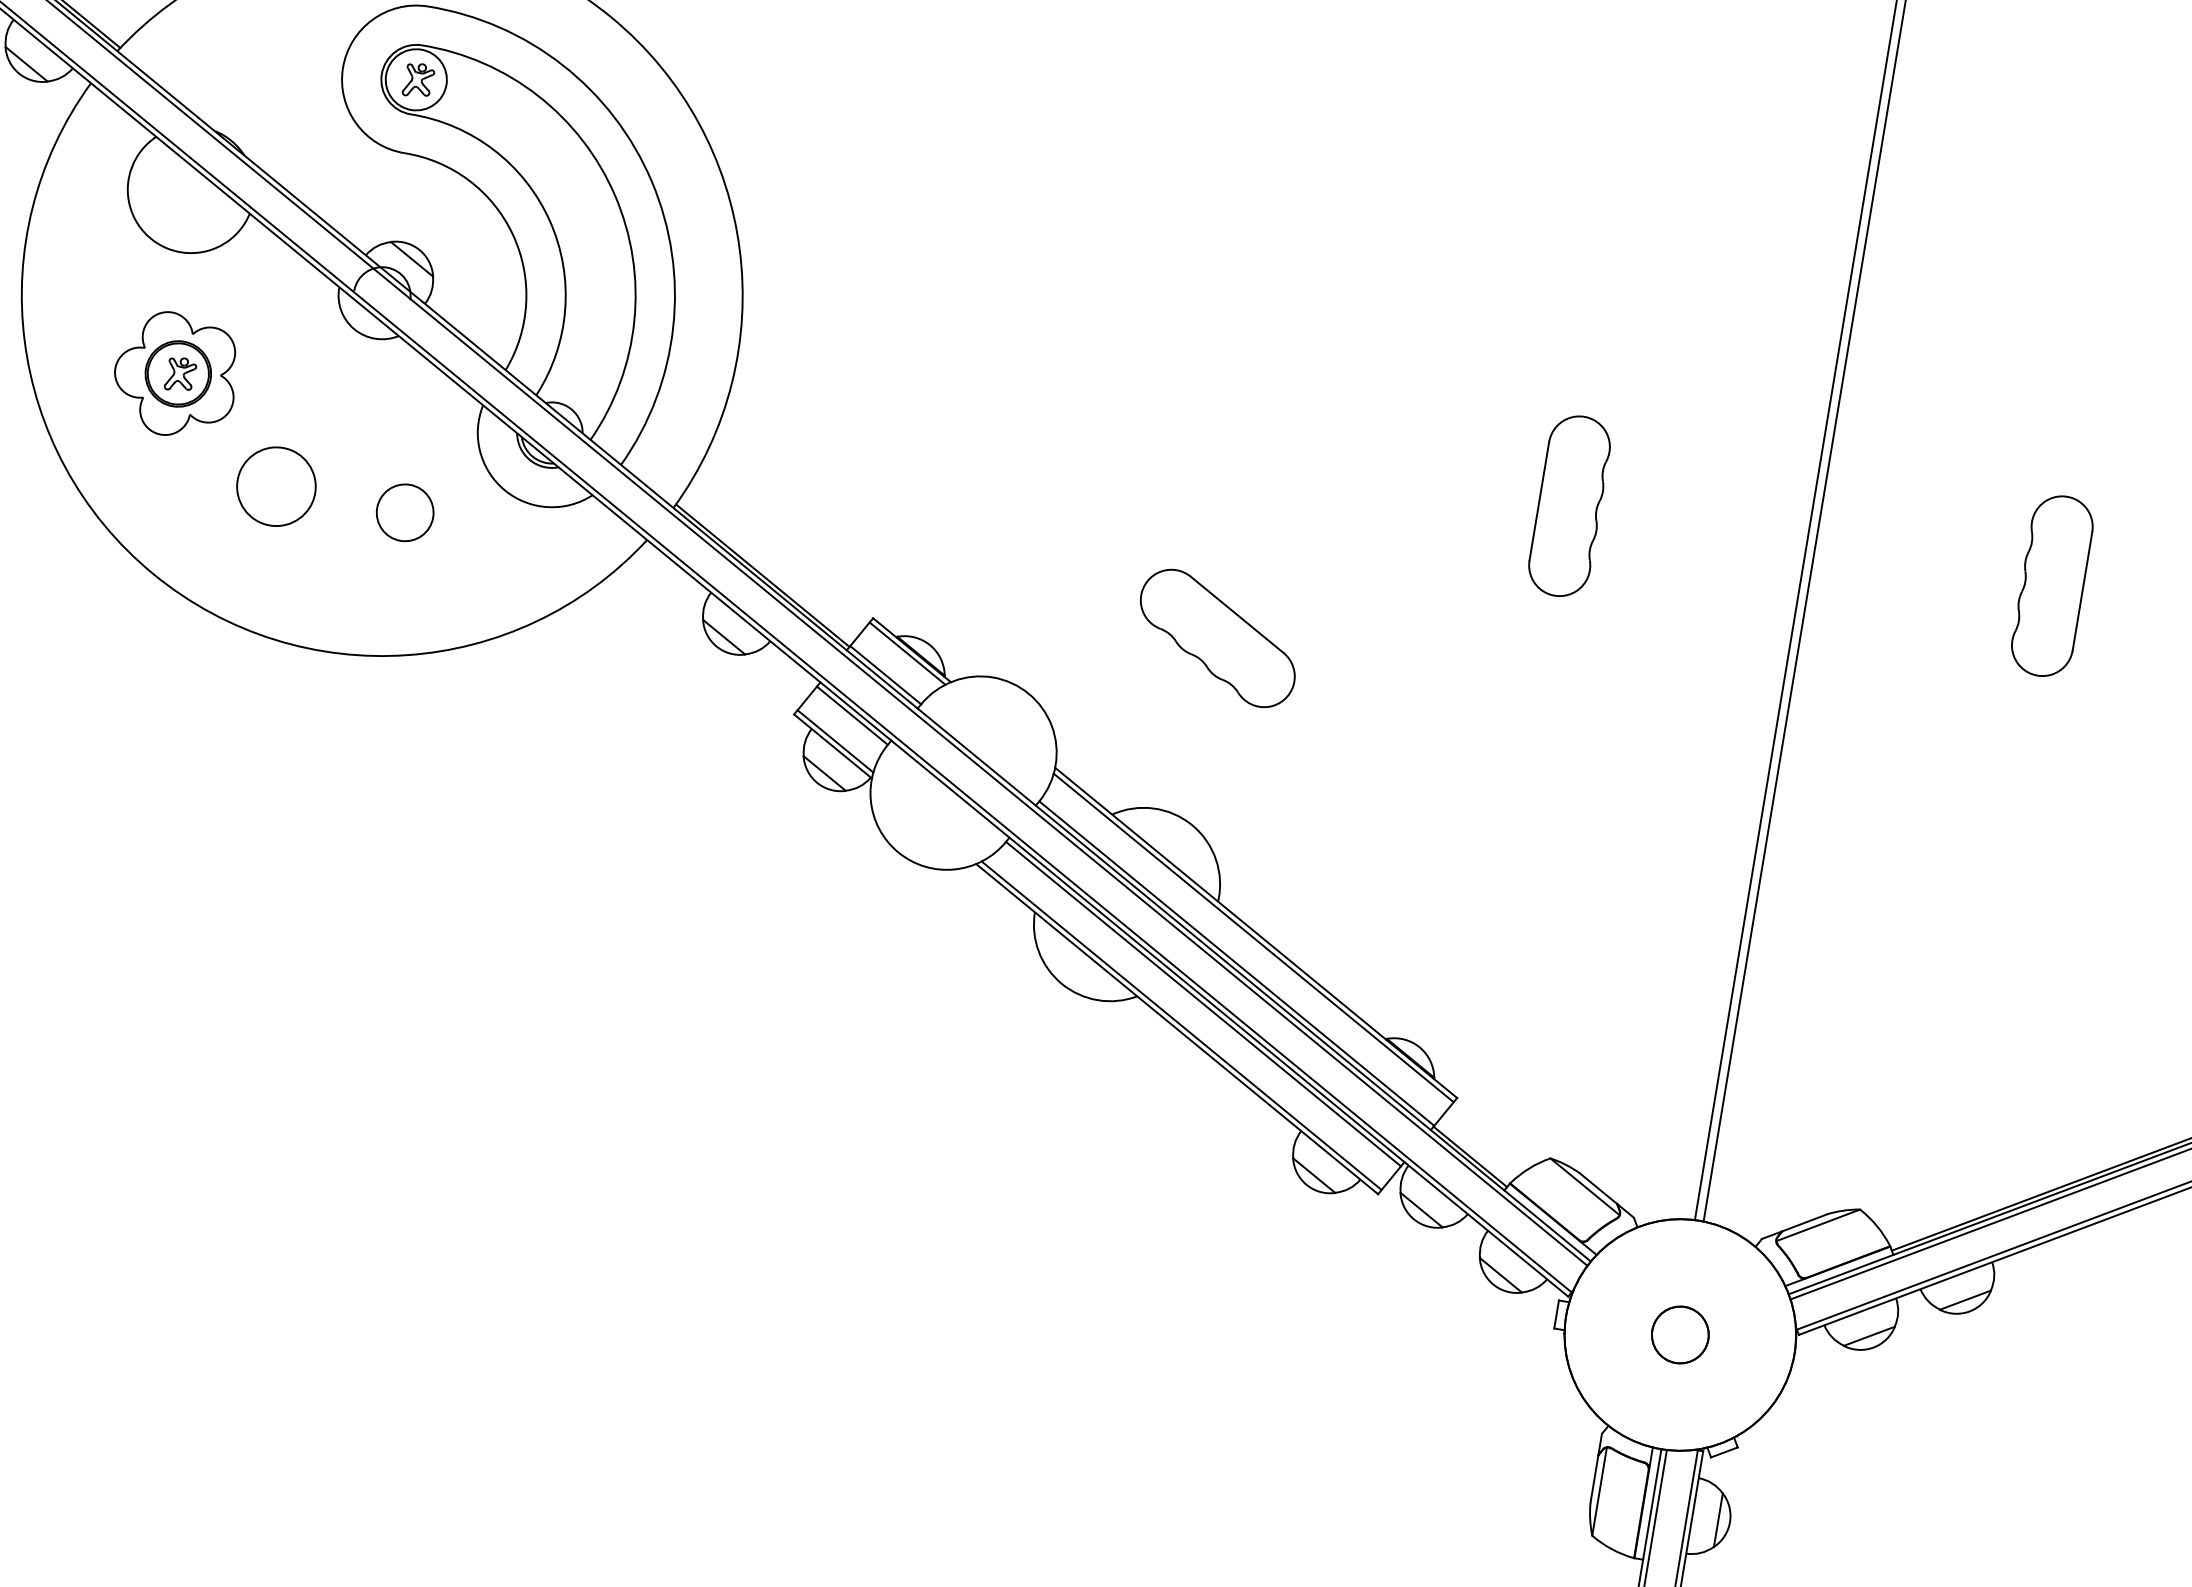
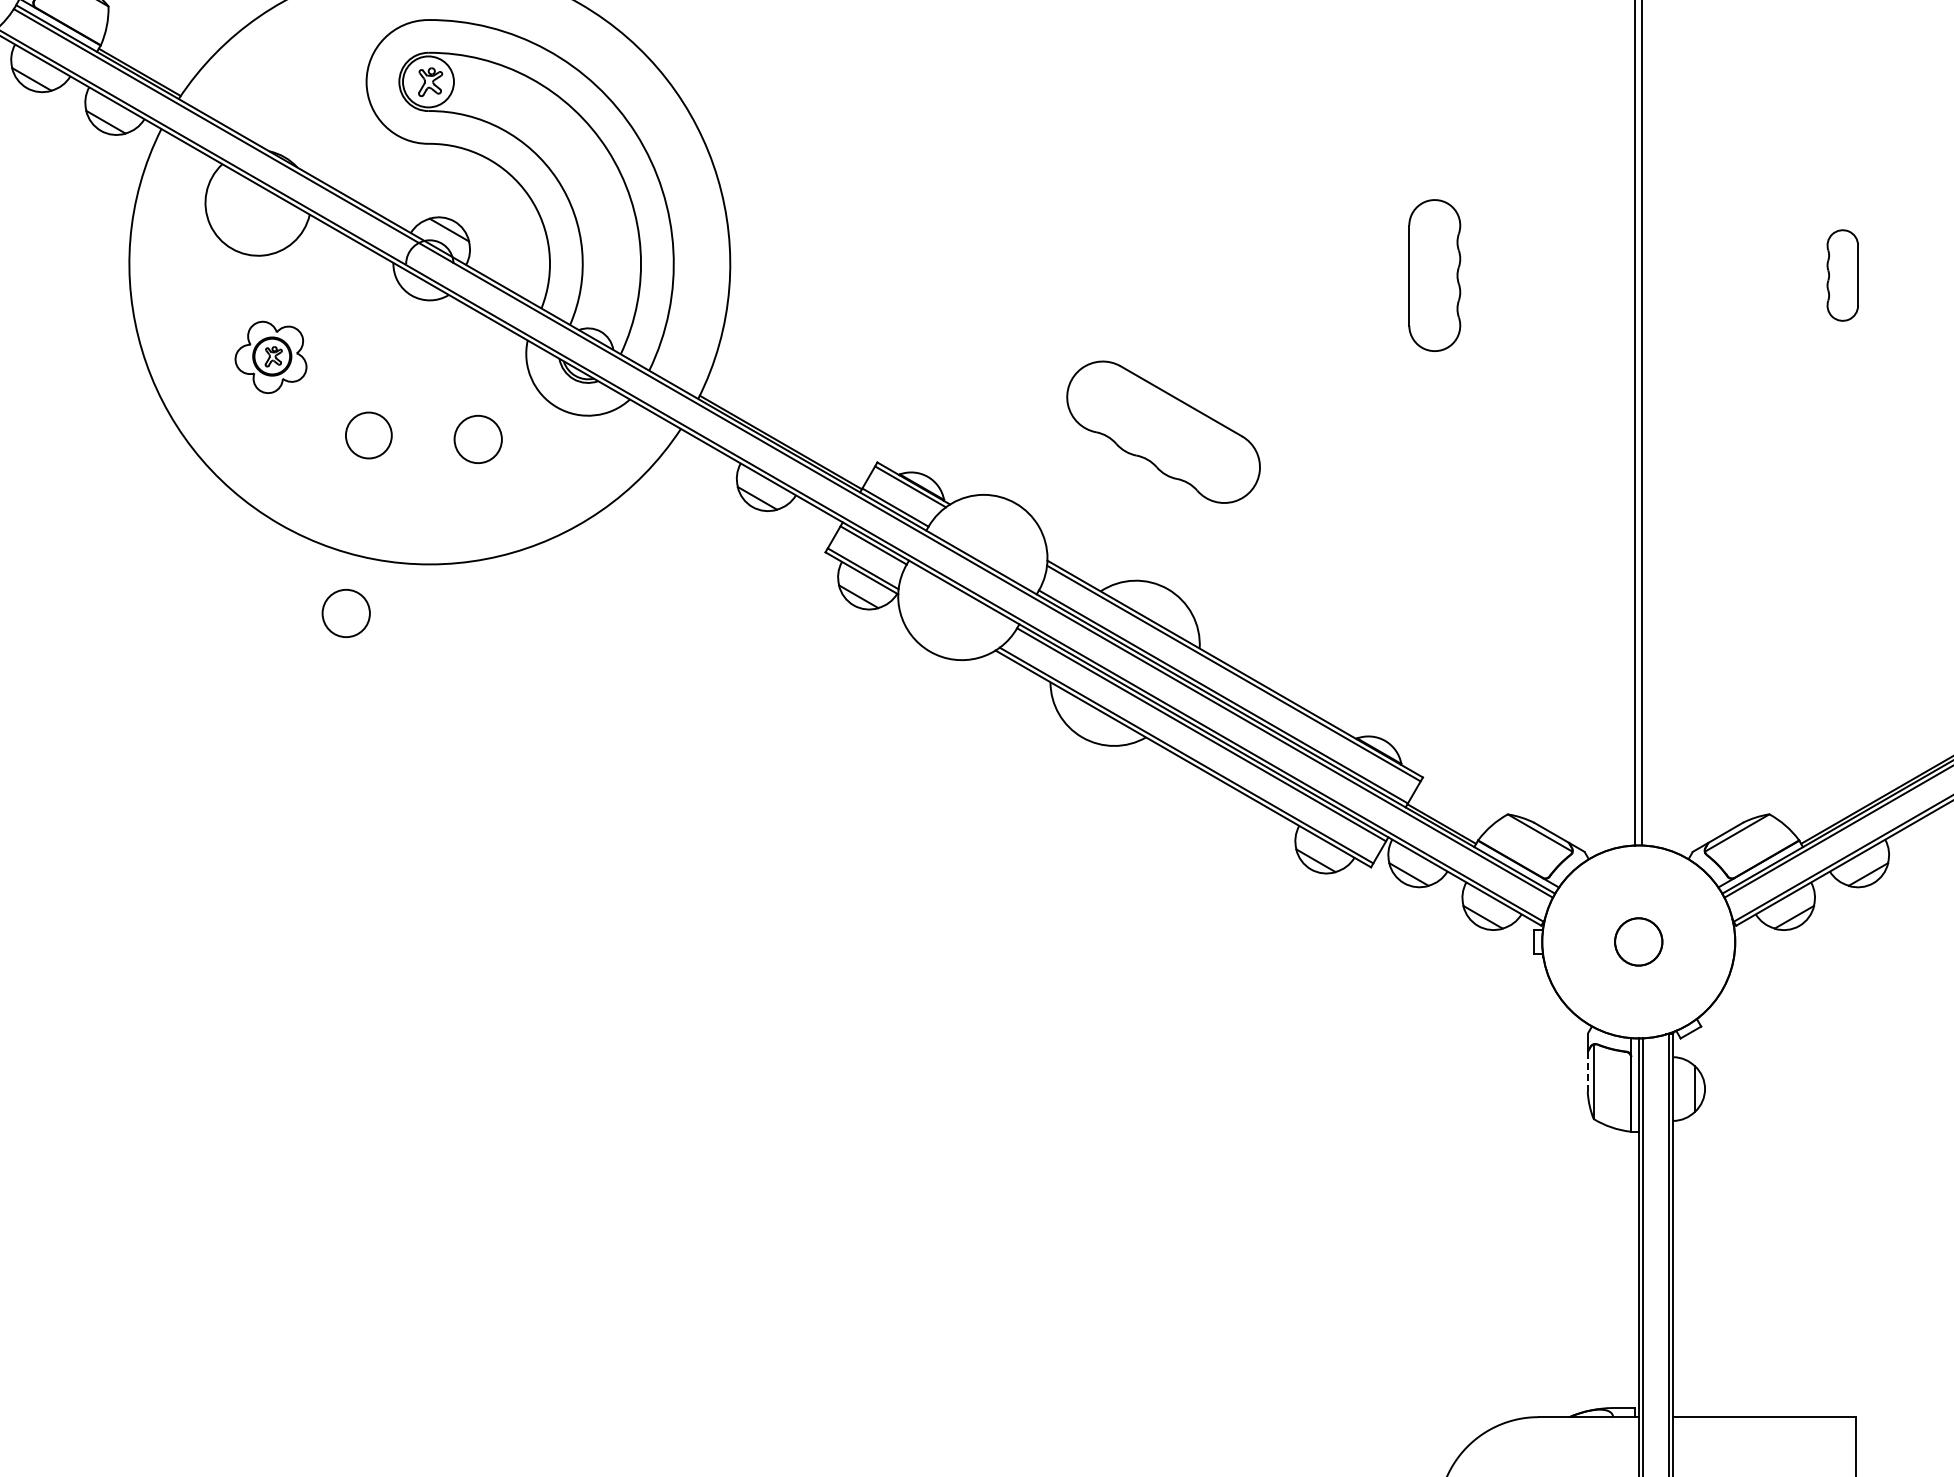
part: (175, 375) -> (270, 357), size x0.7
circle: (276, 486) -> (368, 435), size x0.7
part: (2052, 586) -> (1842, 275), size x0.6
part: (1217, 637) -> (1163, 431), size x1.4
circle: (214, 691) -> (345, 612), added
line: (1594, 1479) -> (1587, 1072), solid -> dashed

